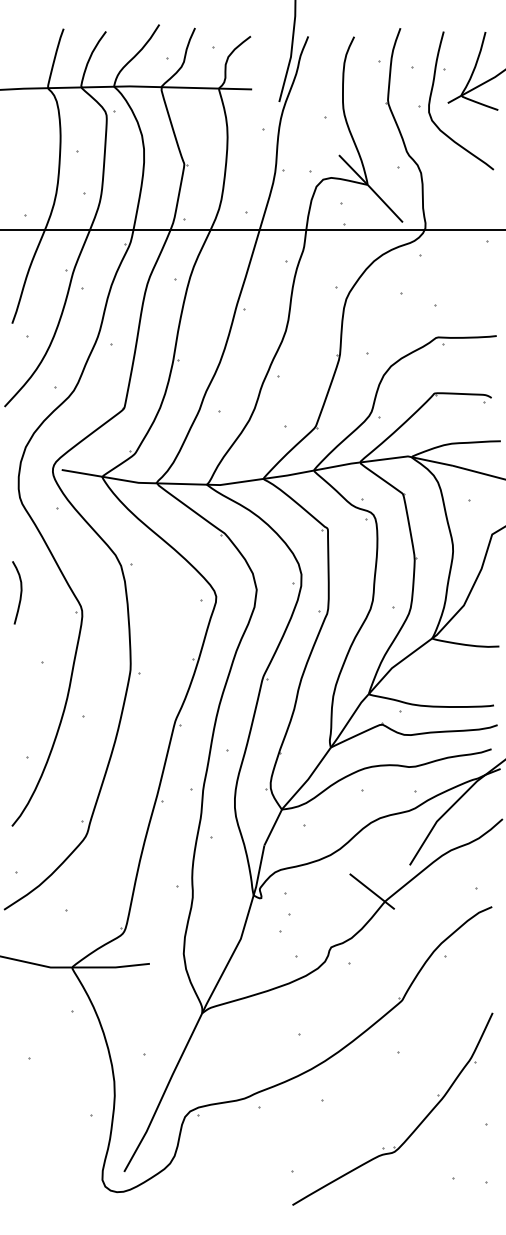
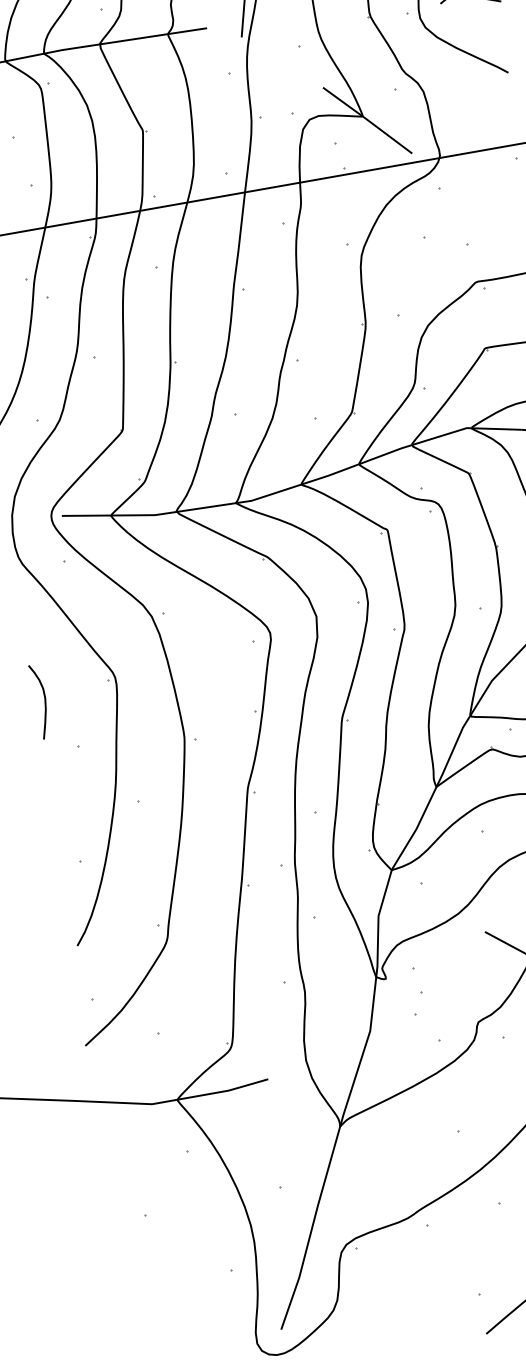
curve: (20, 592) -> (44, 700), moved

